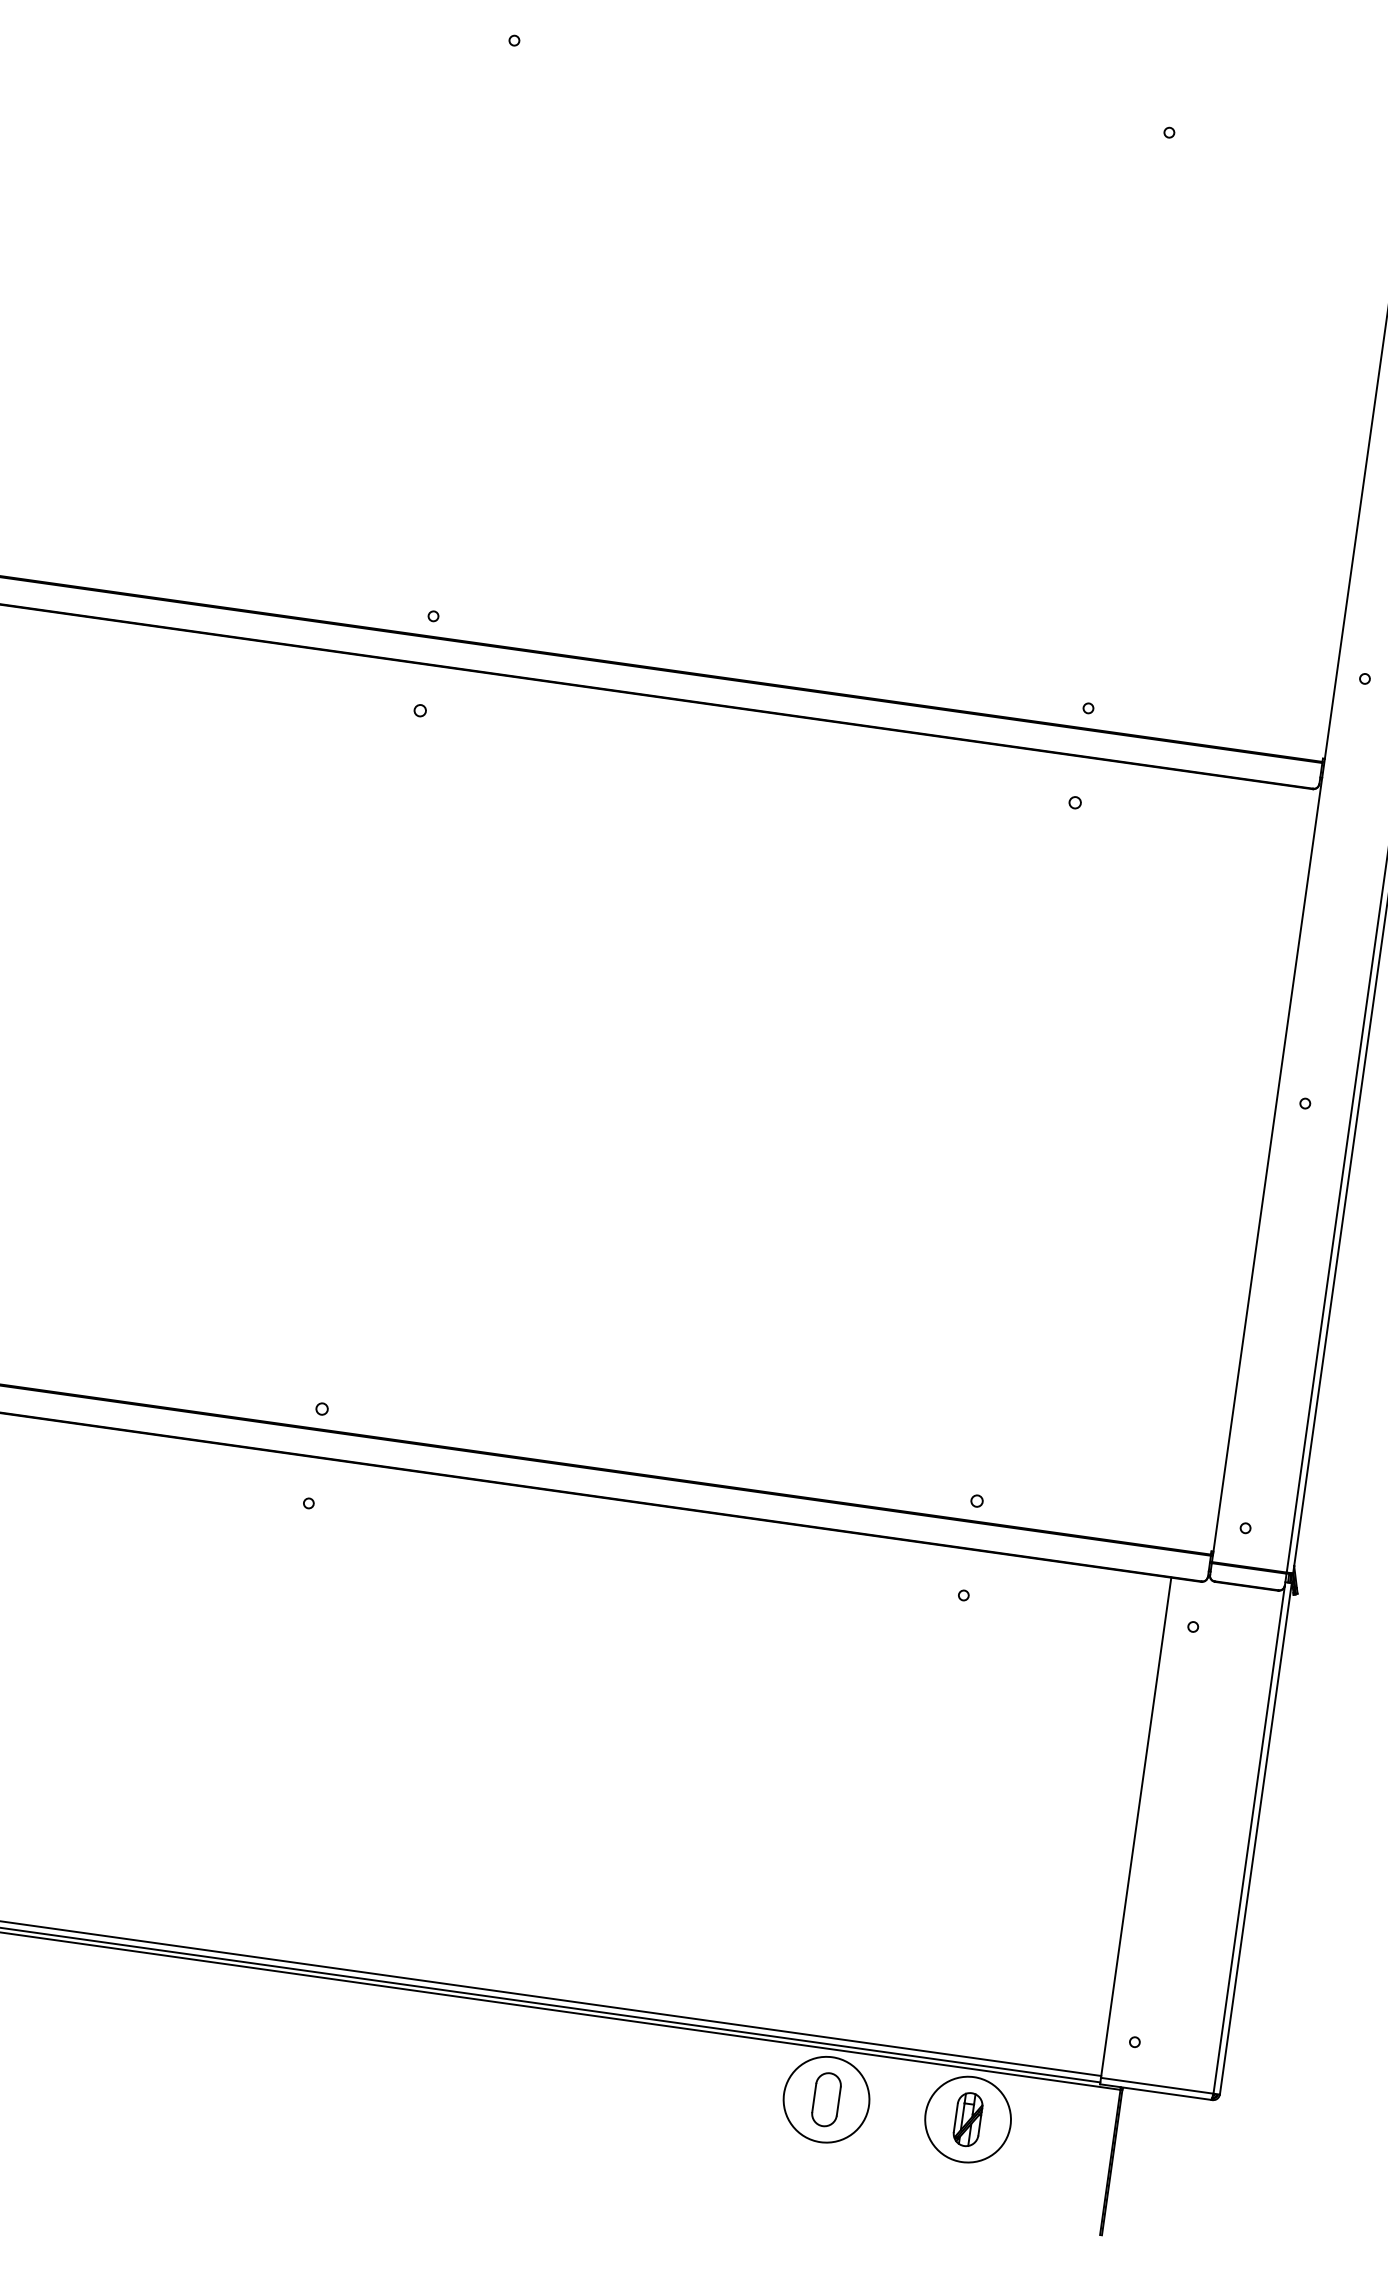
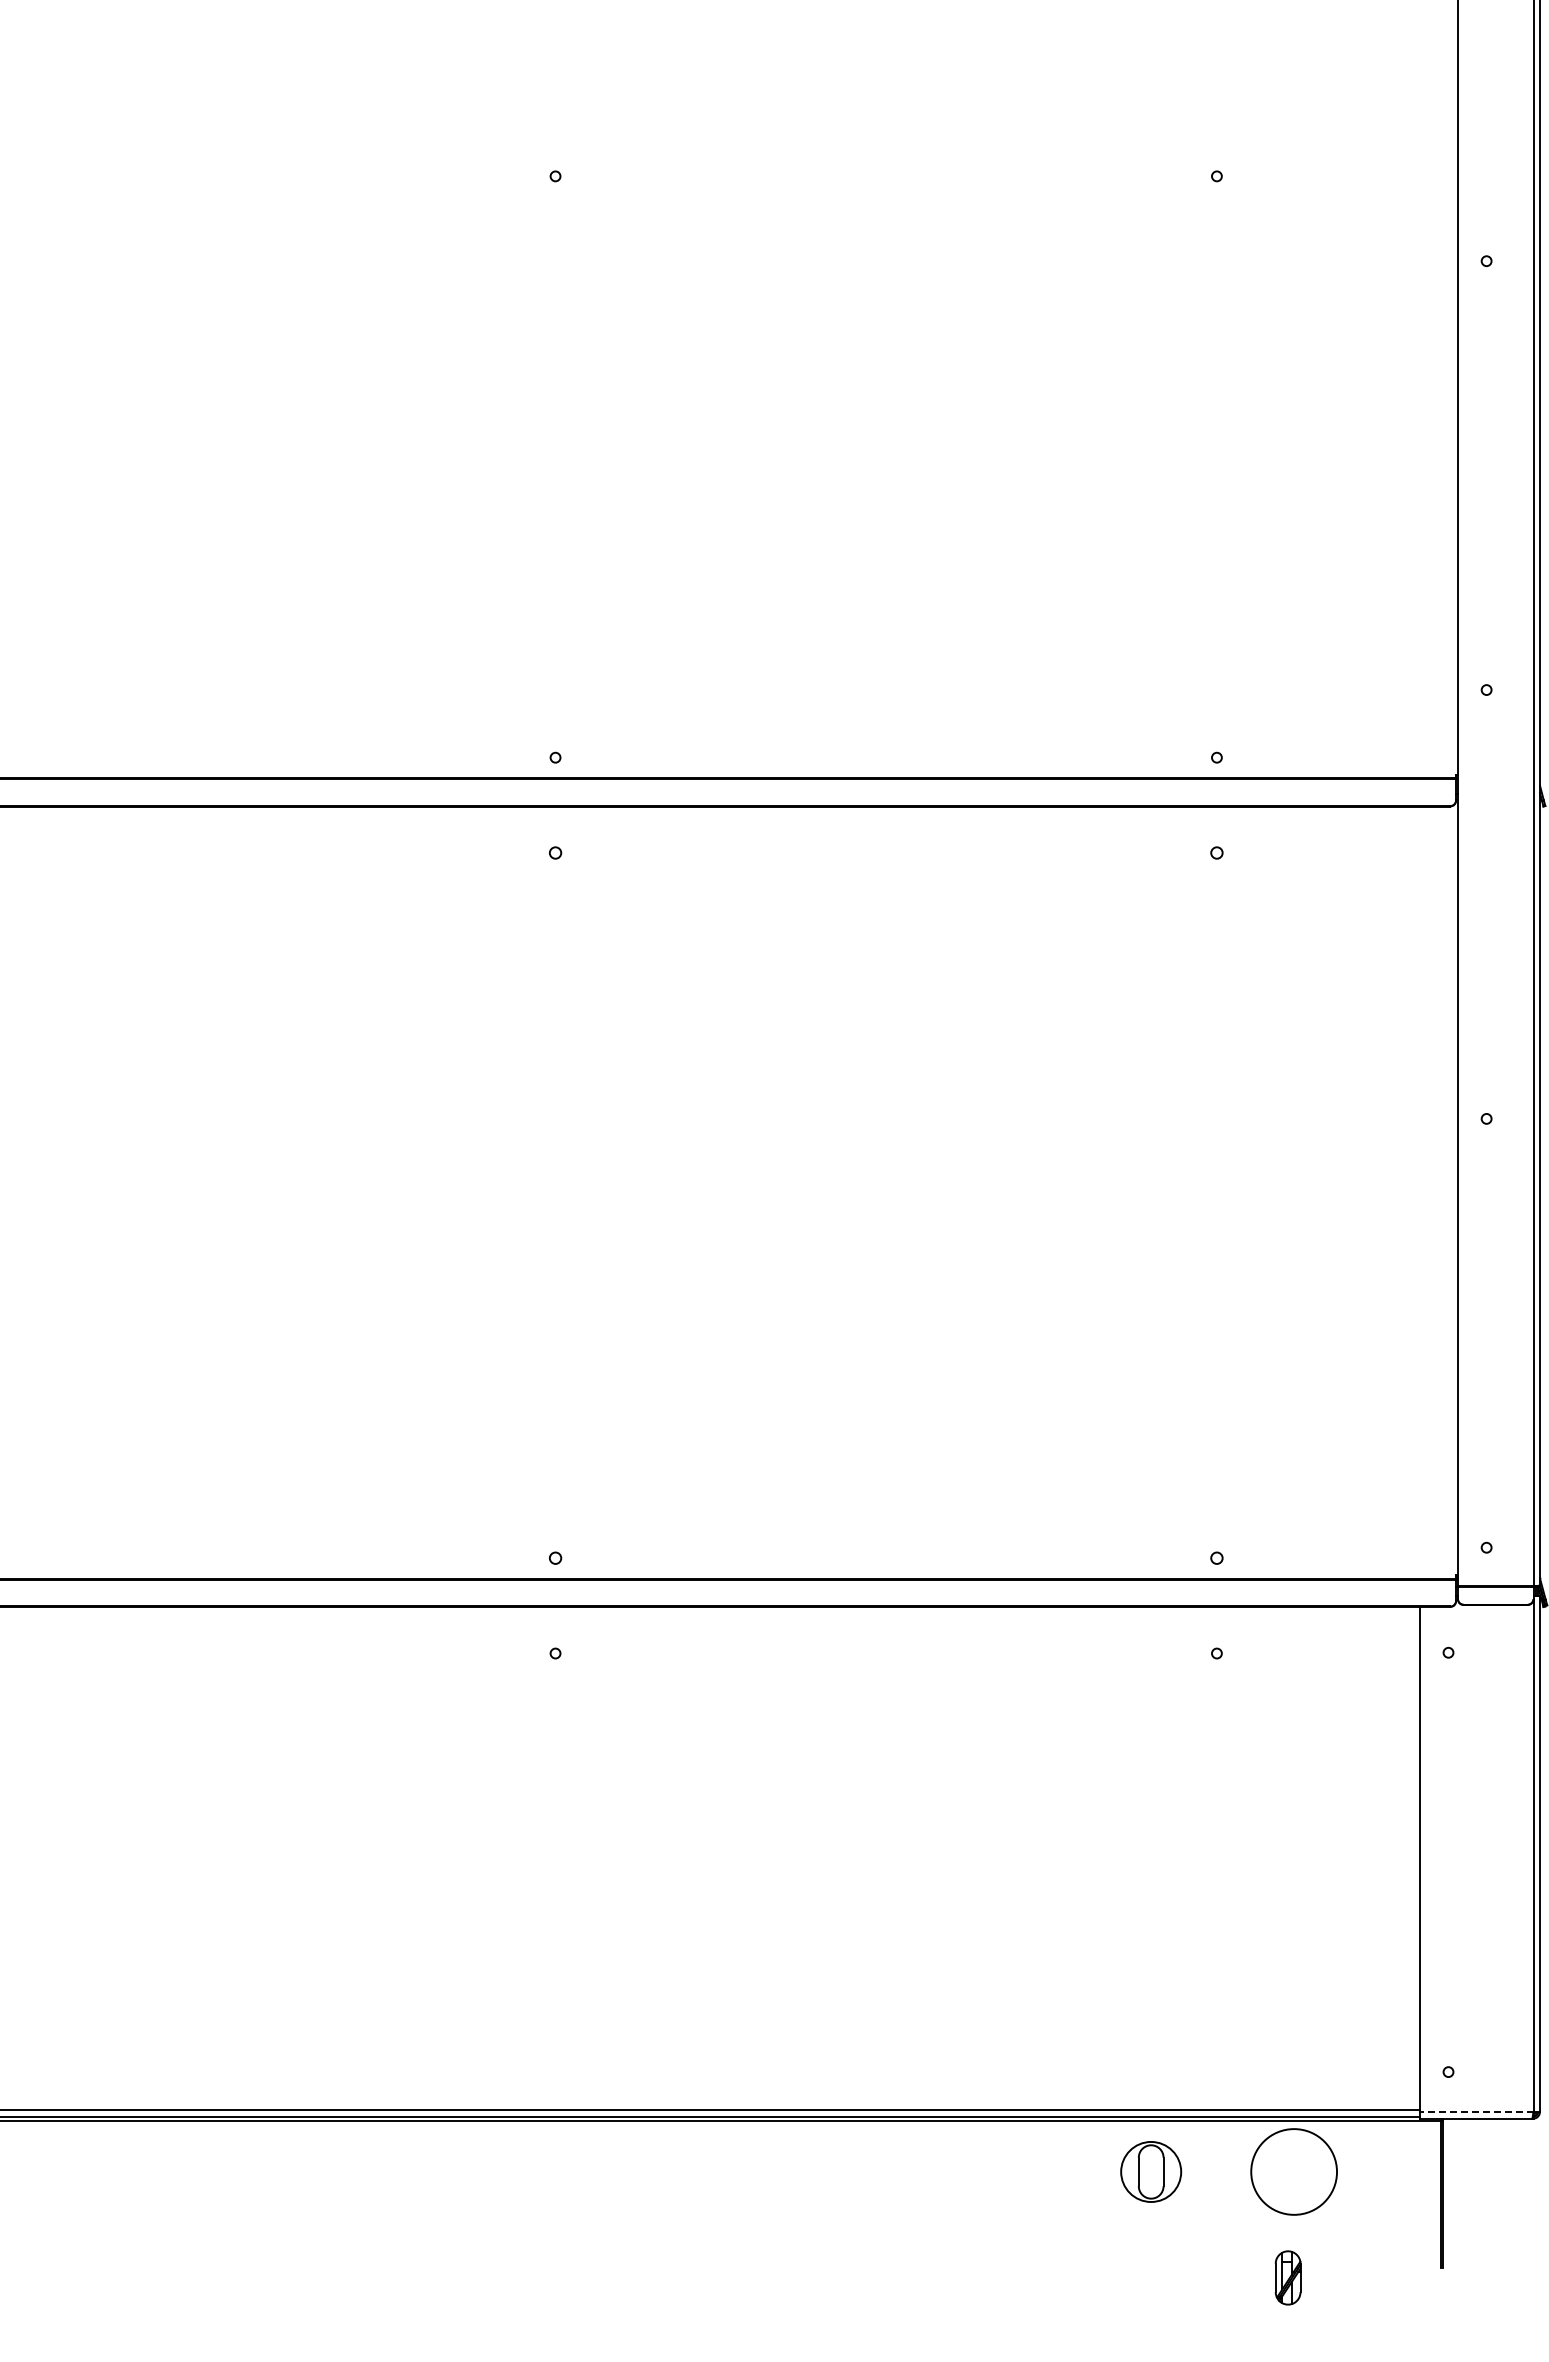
line: (1156, 2086) -> (1476, 2112), solid -> dashed
circle: (826, 2099) -> (1151, 2171), size x0.7
part: (967, 2119) -> (1287, 2277), moved

